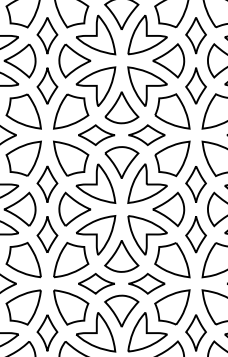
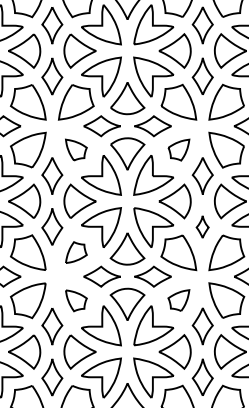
part: (71, 158) -> (76, 149), size x0.6
part: (172, 158) -> (178, 149), size x0.6
part: (195, 234) -> (202, 226), size x0.6
part: (71, 259) -> (76, 252), size x0.6
part: (71, 307) -> (76, 300), size x0.6
part: (172, 307) -> (178, 300), size x0.6

